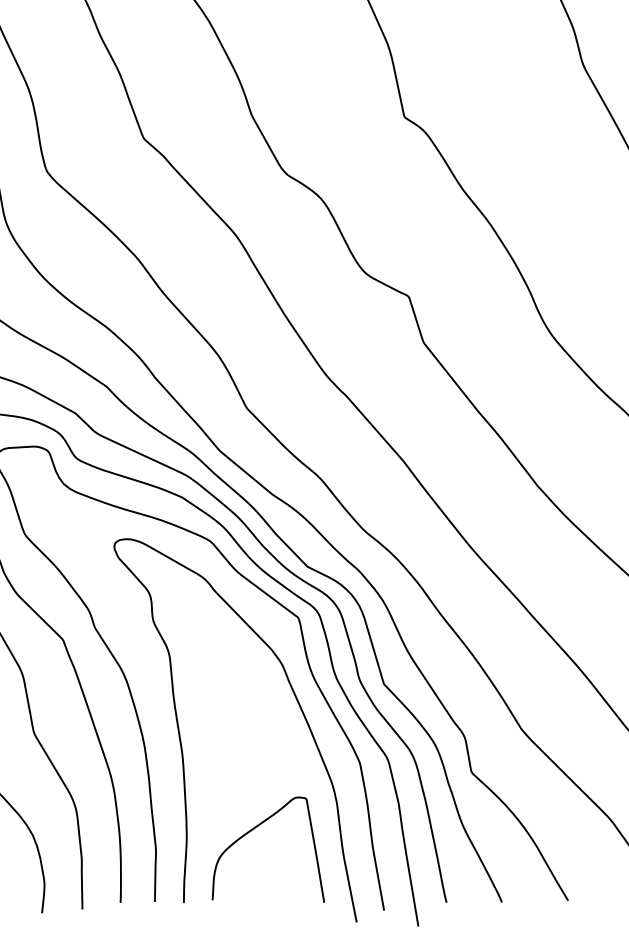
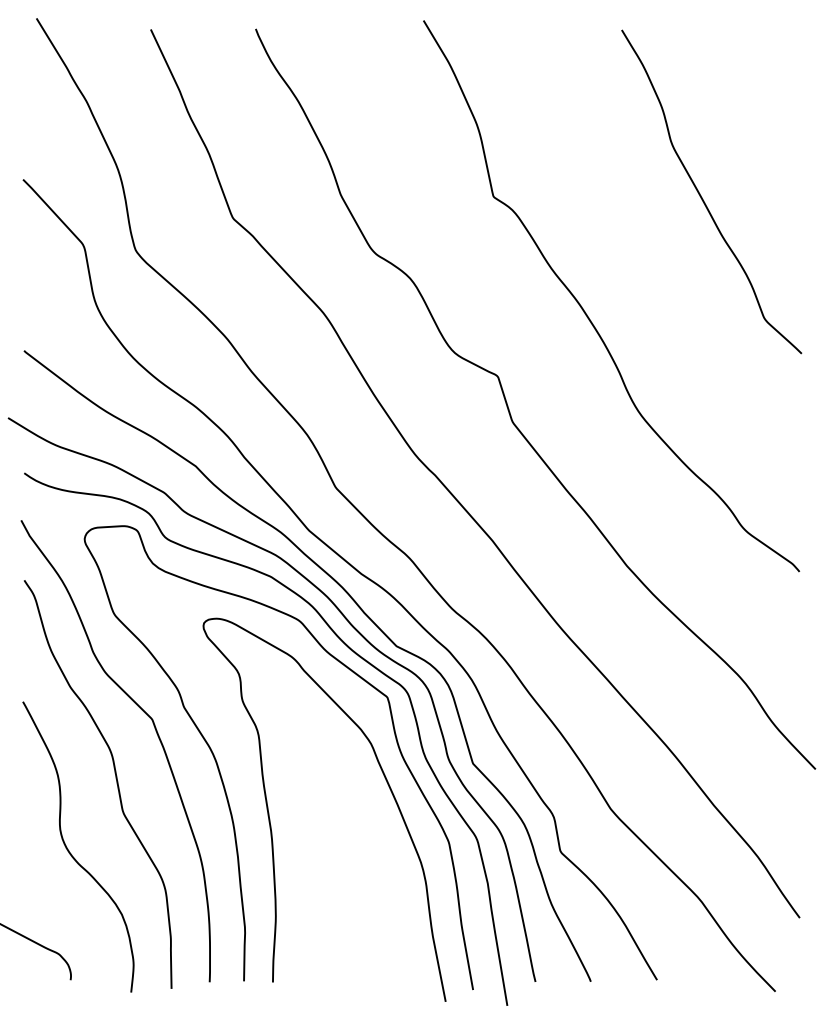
curve: (252, 831) -> (341, 910), removed

